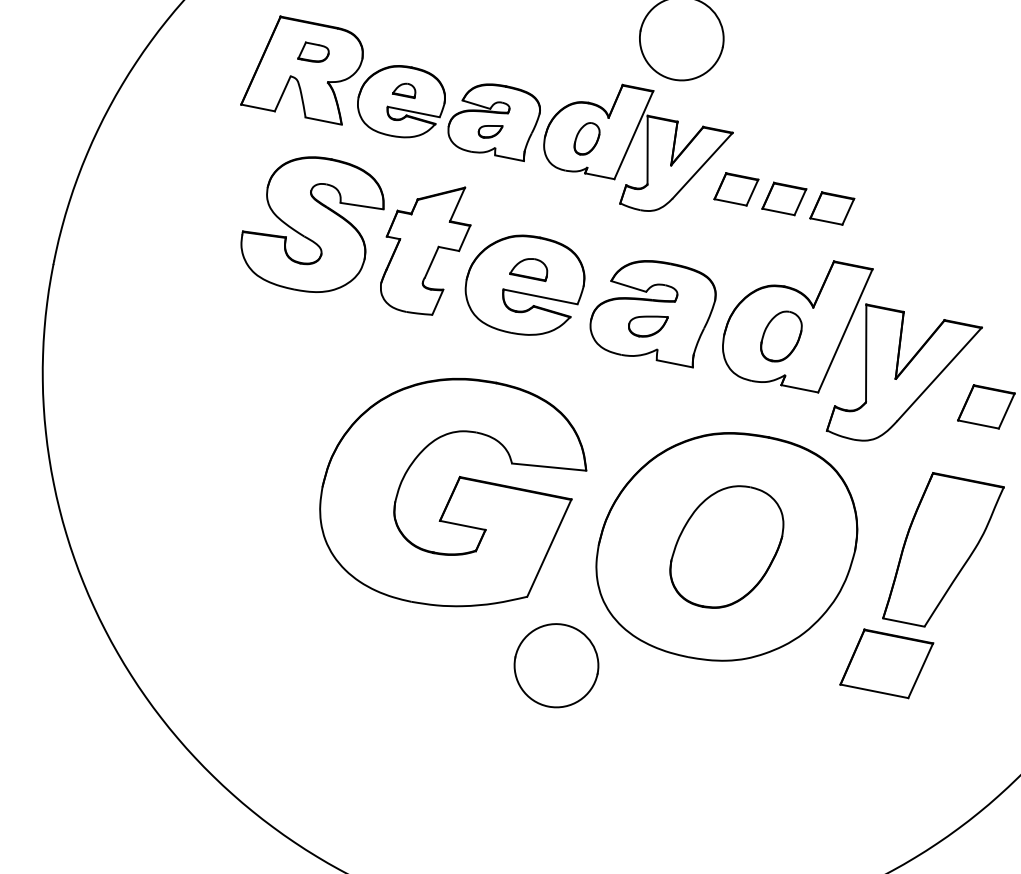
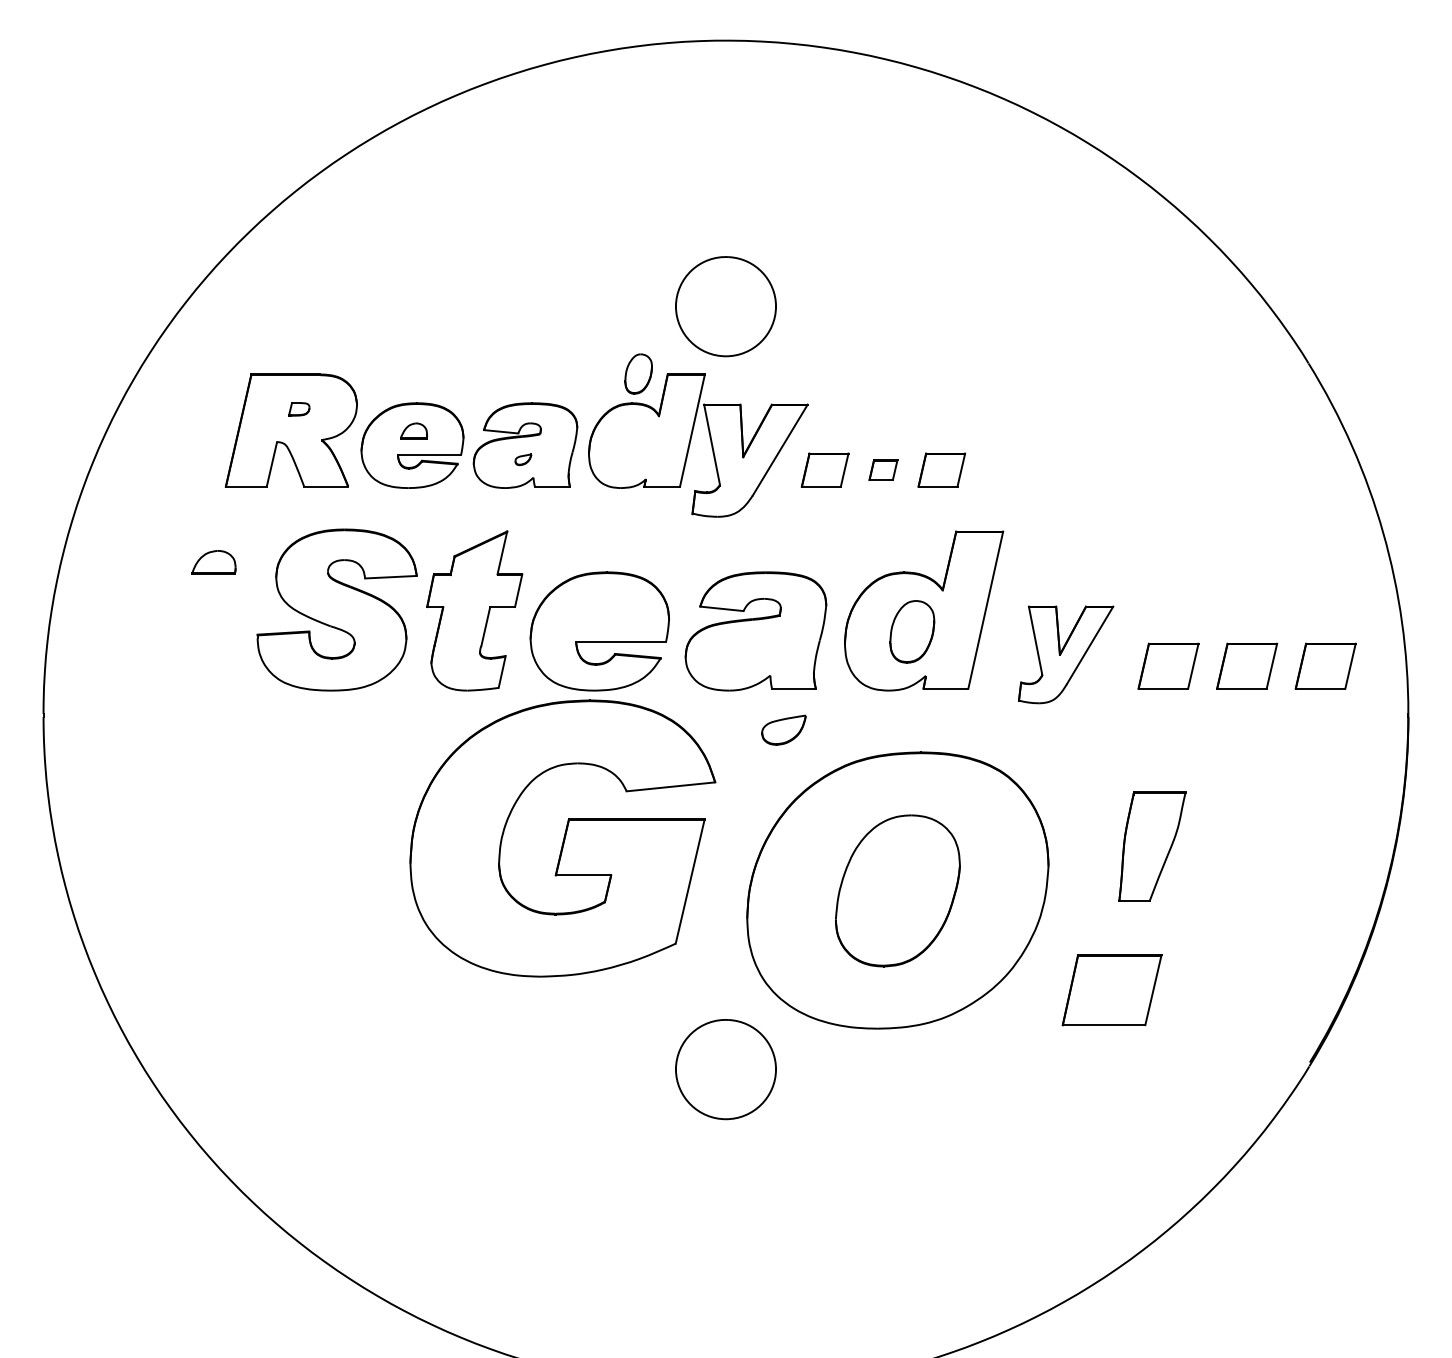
part: (314, 53) -> (299, 409), size x0.6
part: (490, 131) -> (523, 459), size x0.6
part: (587, 138) -> (638, 373), moved
part: (784, 198) -> (883, 469), size x0.6
part: (529, 268) -> (213, 562), moved
part: (647, 324) -> (783, 729), moved
part: (903, 380) -> (1065, 654), size x0.6
part: (451, 491) -> (562, 838), moved
part: (943, 552) -> (1152, 846), size x0.6

